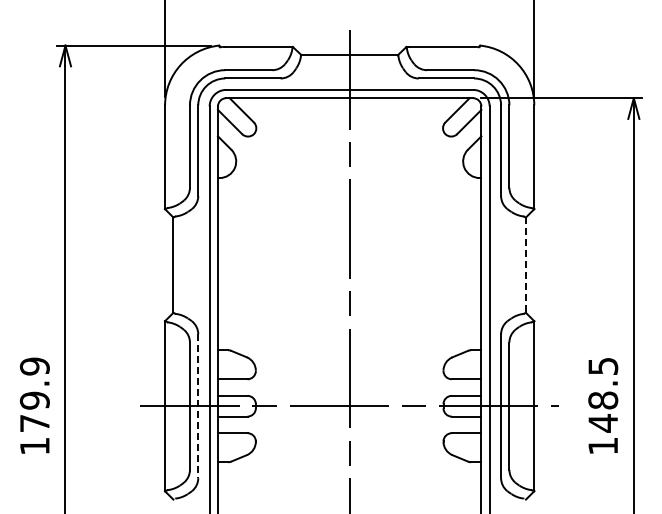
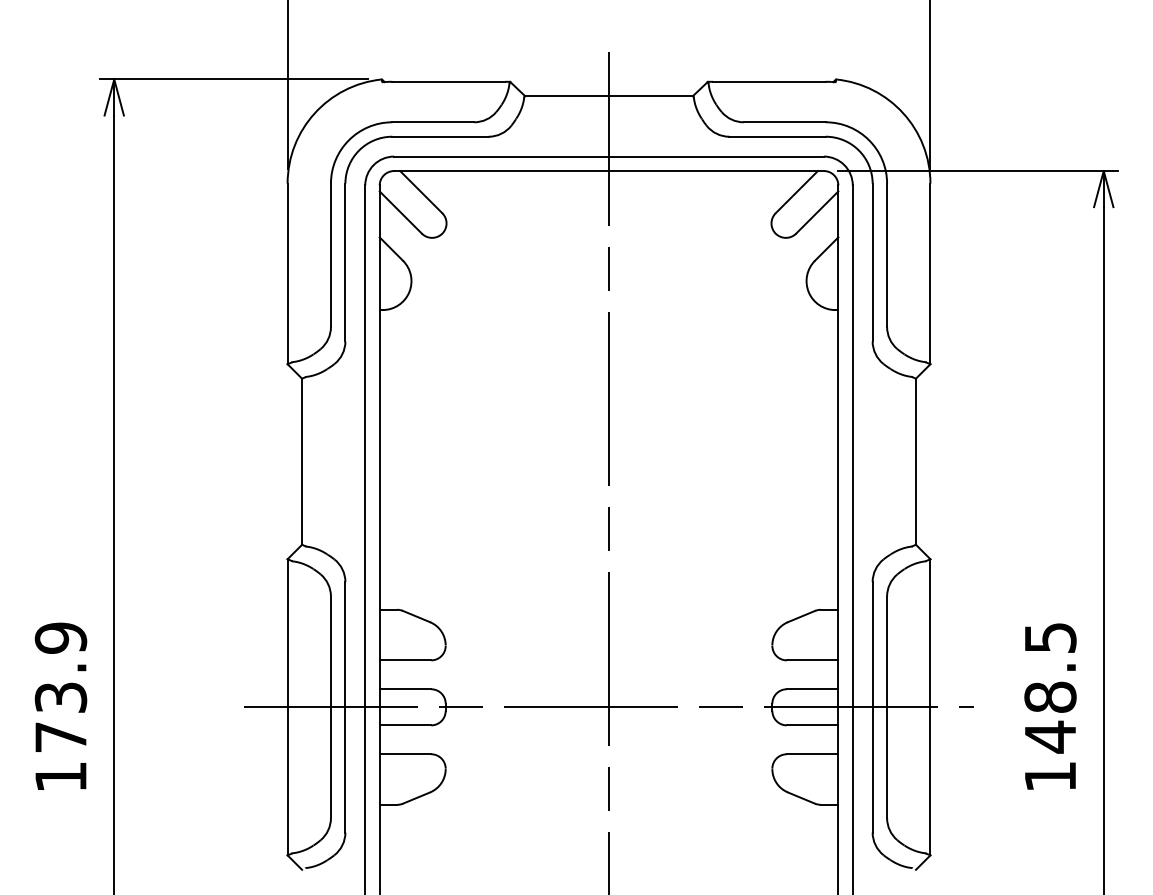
line: (525, 265) -> (915, 462), dashed -> solid
text: (34, 400) -> (60, 697), 179.9 -> 173.9
line: (198, 406) -> (345, 707), dashed -> solid

